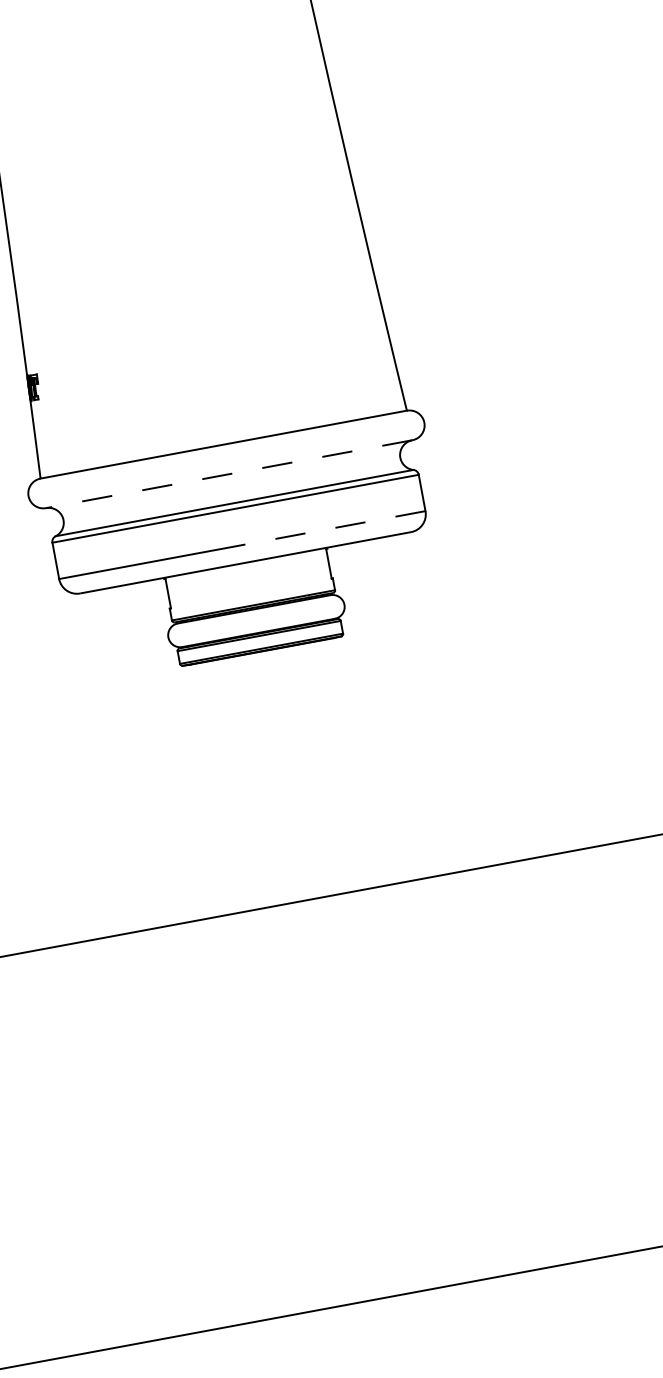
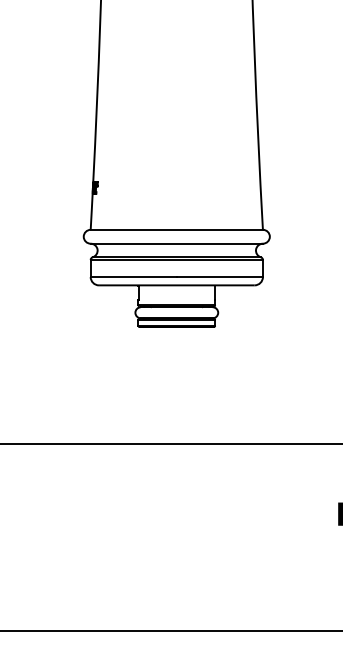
line: (228, 473) -> (176, 243), dashed -> solid
line: (333, 529) -> (219, 277), dashed -> solid

